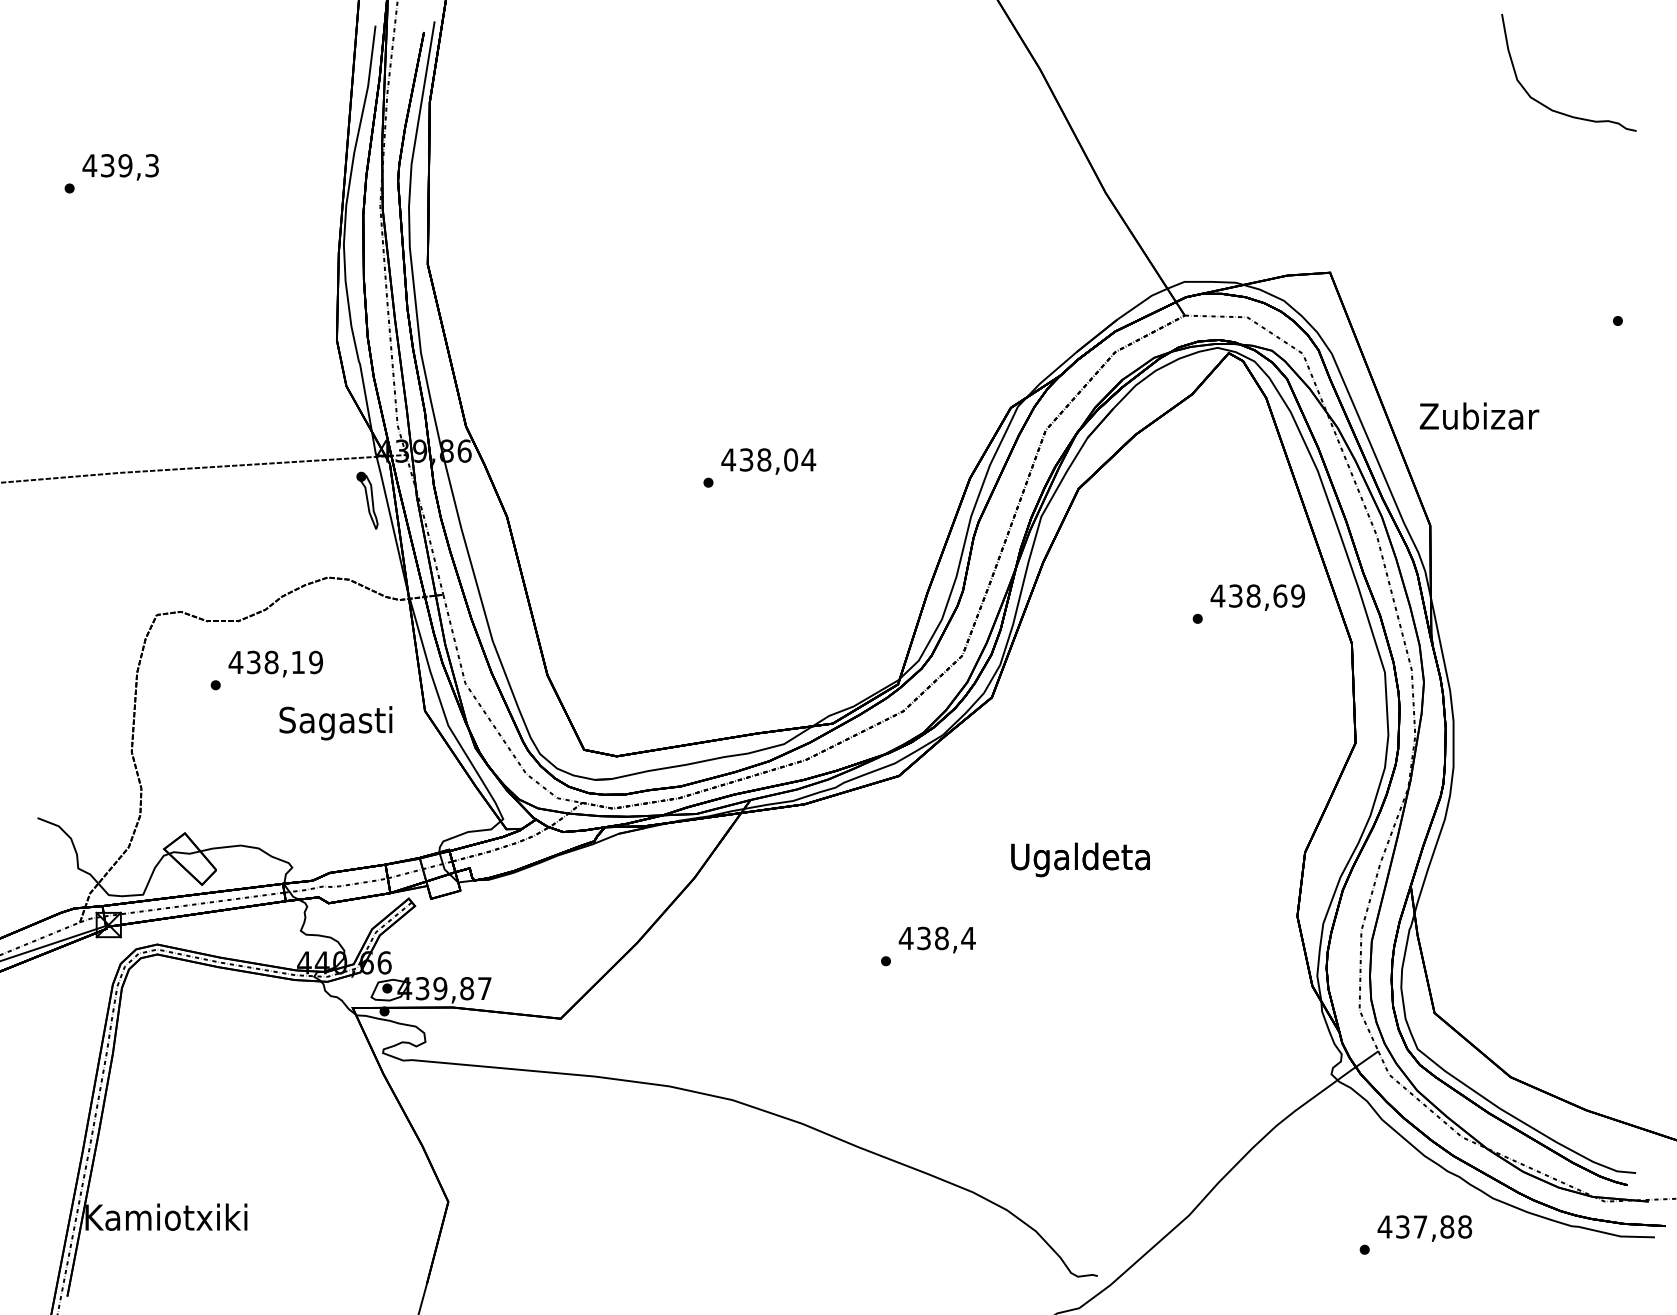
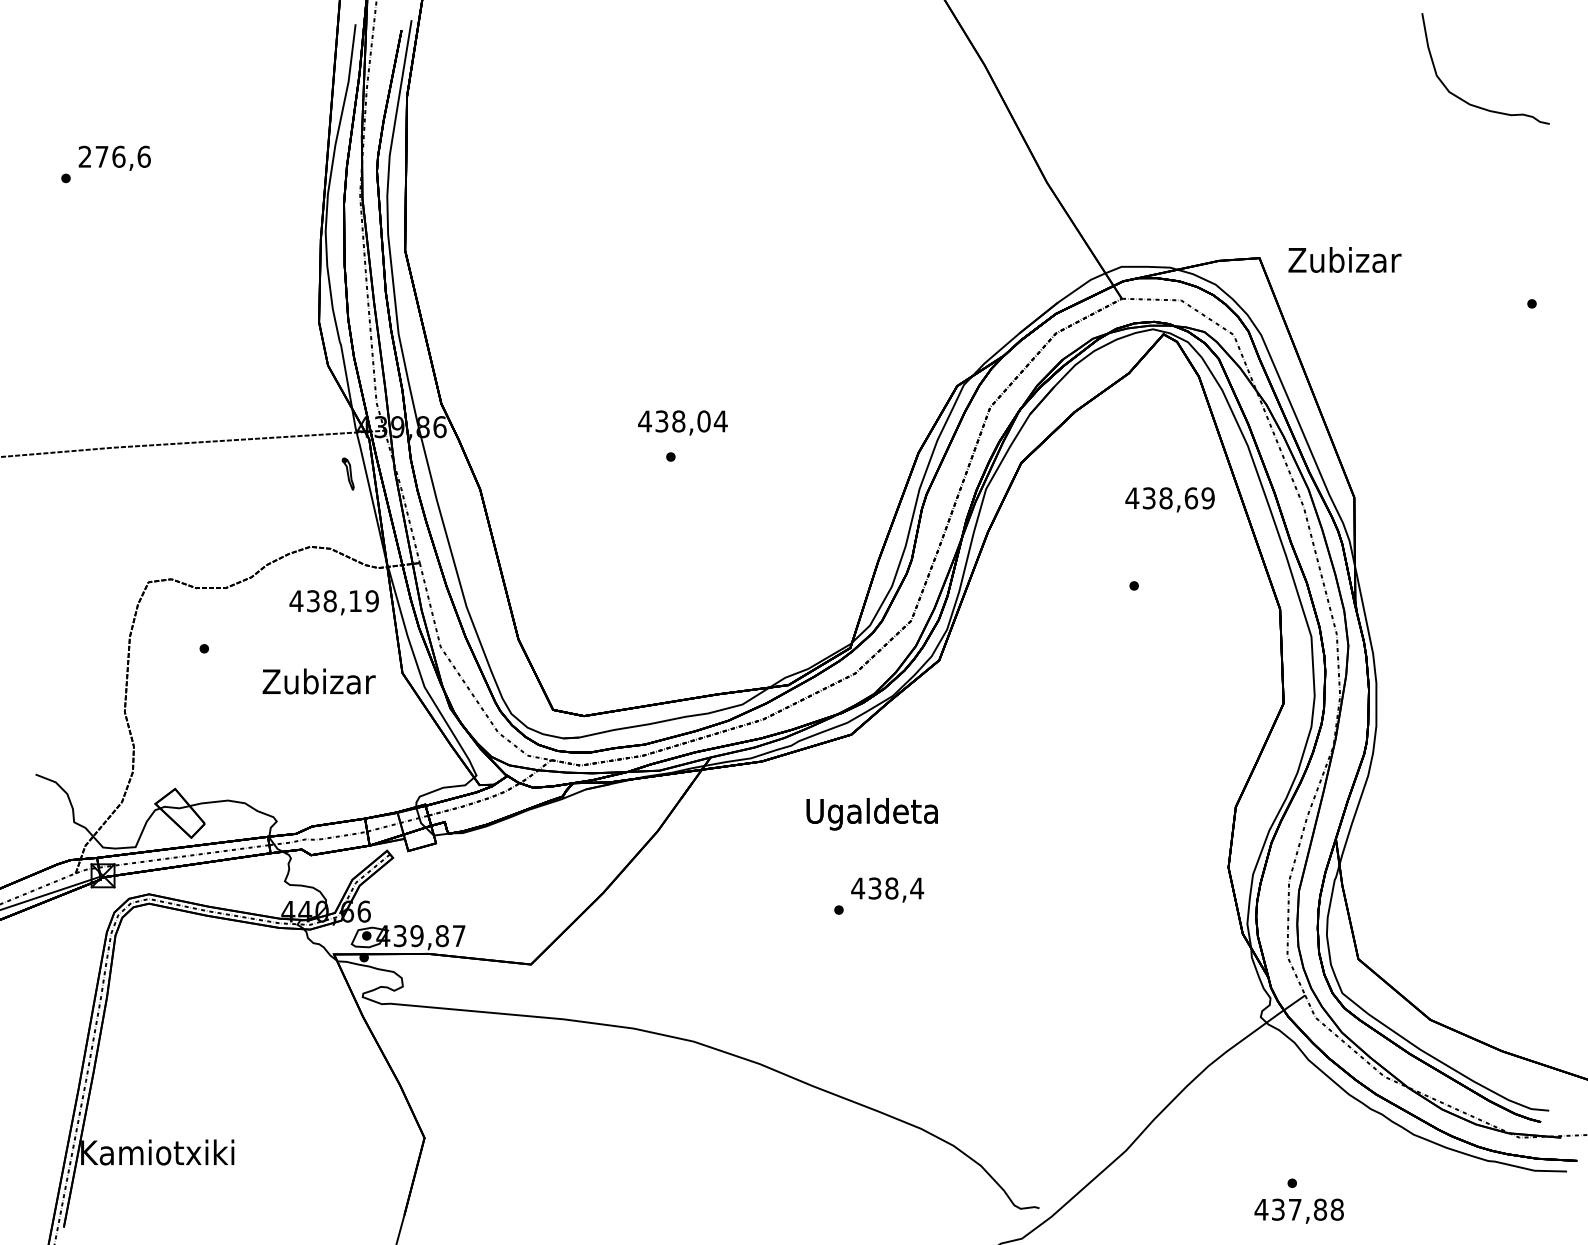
text: (120, 165) -> (114, 156), 439,3 -> 276,6
text: (1479, 415) -> (1344, 259), moved
text: (768, 461) -> (682, 422), moved
part: (366, 500) -> (347, 473), size x0.6
text: (1257, 597) -> (1169, 499), moved
text: (275, 663) -> (333, 602), moved
text: (336, 722) -> (318, 684), Sagasti -> Zubizar
text: (1079, 860) -> (871, 814), moved
text: (1424, 1227) -> (1298, 1210), moved

